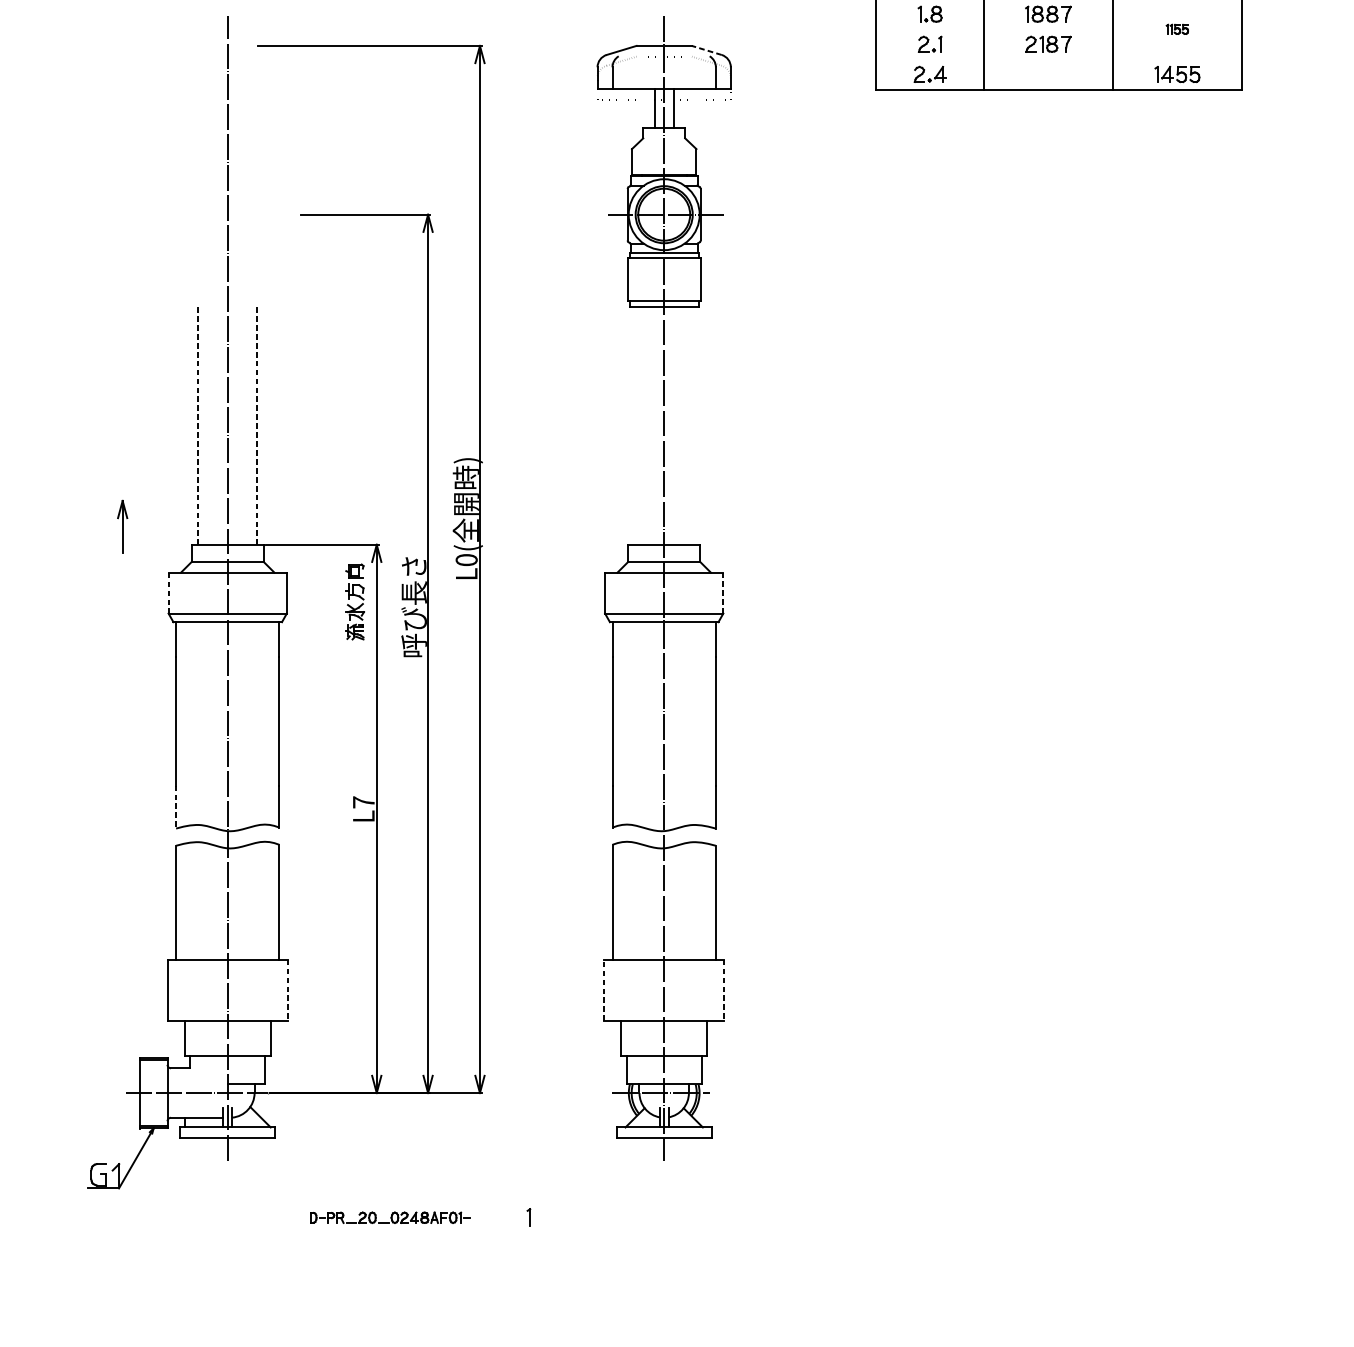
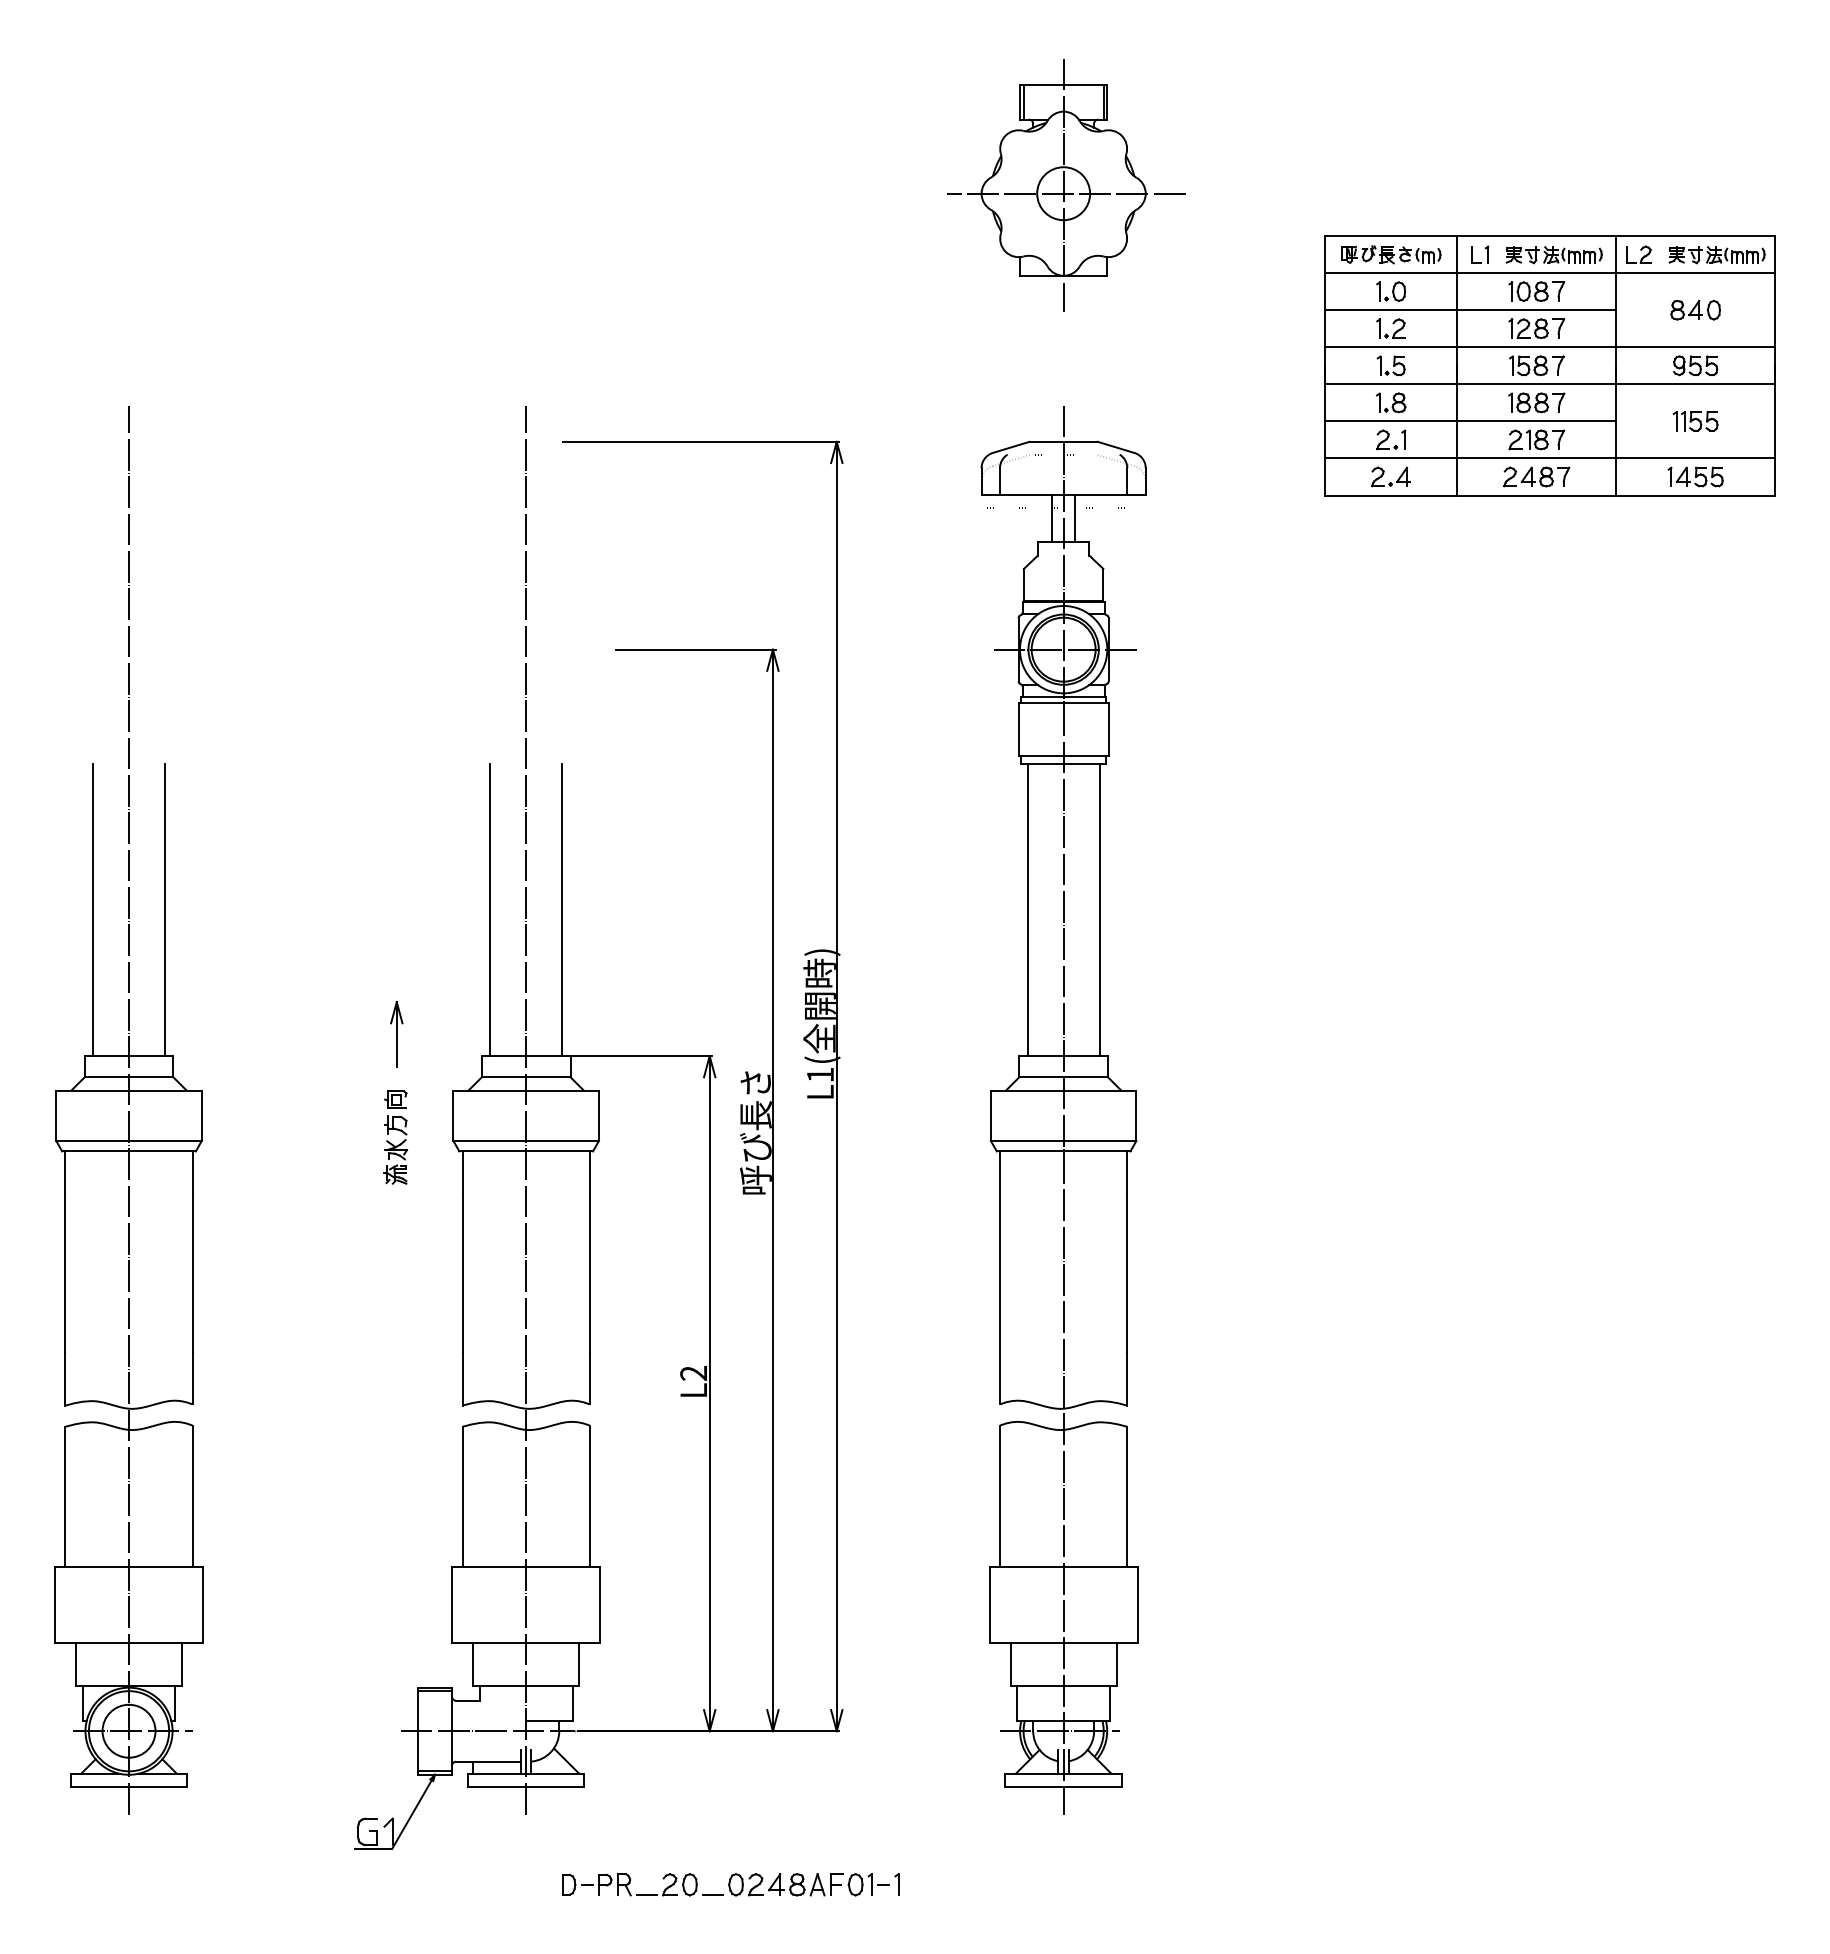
line: (994, 29) -> (1470, 421), added
part: (1177, 29) -> (1695, 421), size x1.67
line: (706, 50) -> (1115, 447), dashed -> solid
line: (1058, 59) -> (1549, 458), added
part: (1048, 74) -> (1536, 476), added
line: (634, 425) -> (1027, 909), added
line: (693, 425) -> (1099, 909), added
line: (198, 426) -> (490, 910), dashed -> solid
line: (257, 426) -> (562, 910), dashed -> solid
text: (466, 559) -> (820, 1074), L0( -> L1(
line: (168, 593) -> (453, 1116), dashed -> solid
line: (723, 593) -> (1136, 1115), dashed -> solid
part: (352, 606) -> (392, 1143), moved
text: (363, 801) -> (693, 1372), L7 -> L2
line: (176, 807) -> (462, 1379), dashed -> solid
line: (288, 990) -> (600, 1604), dashed -> solid
line: (603, 990) -> (989, 1604), dashed -> solid
line: (724, 990) -> (1137, 1604), dashed -> solid
part: (389, 1217) -> (725, 1884), size x1.67

